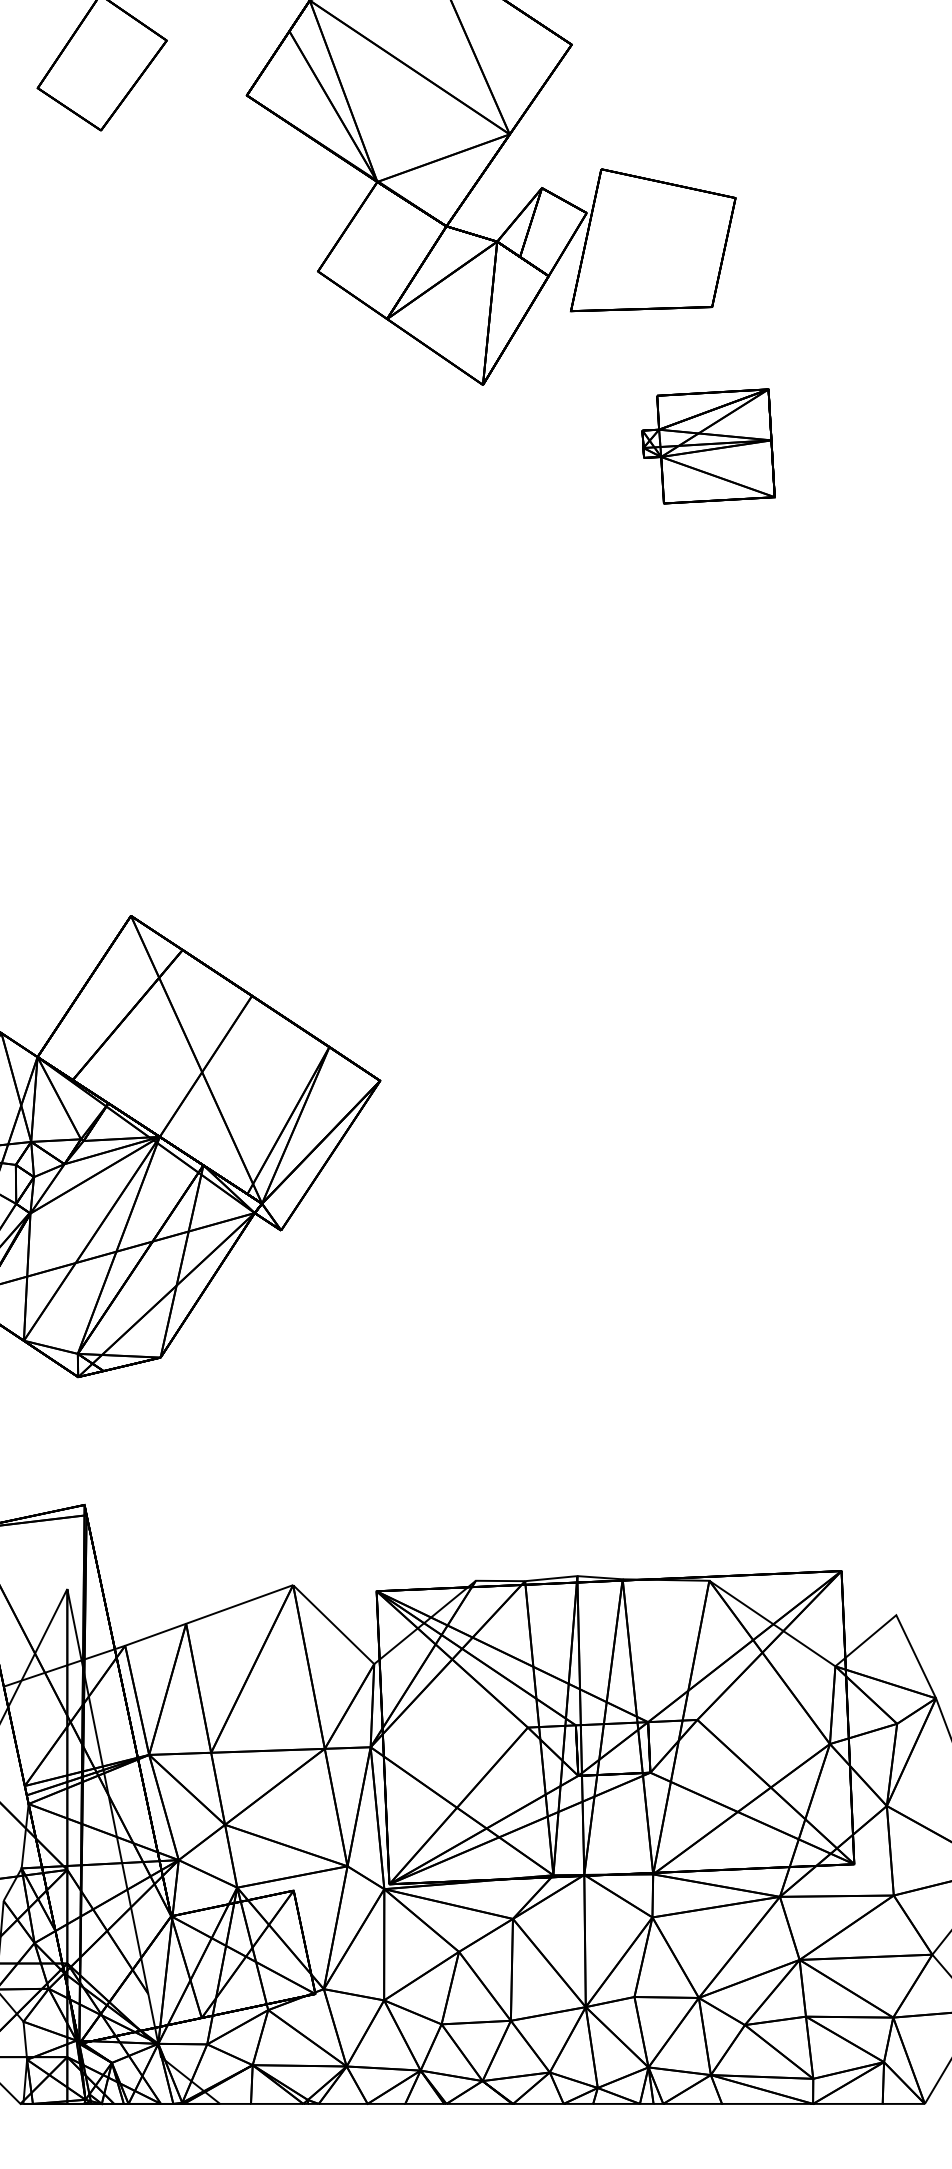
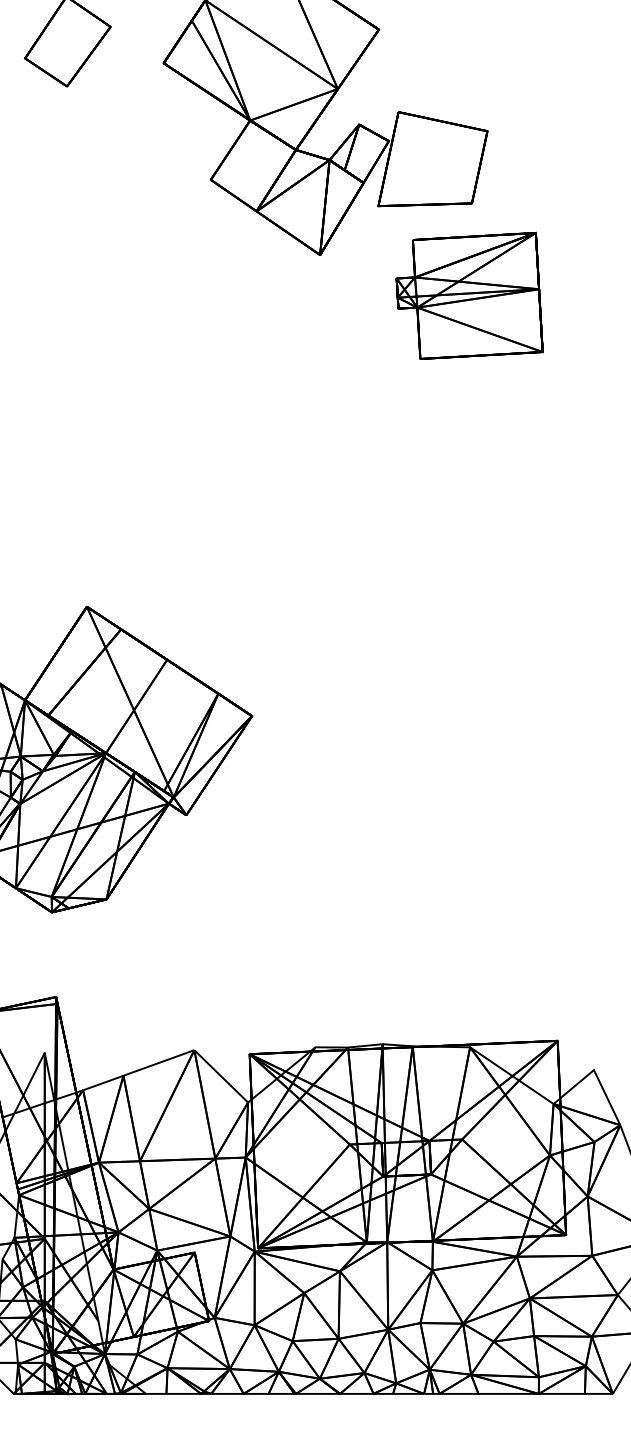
part: (708, 446) -> (469, 295), size x1.67

